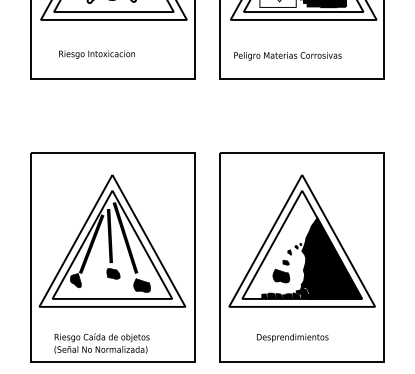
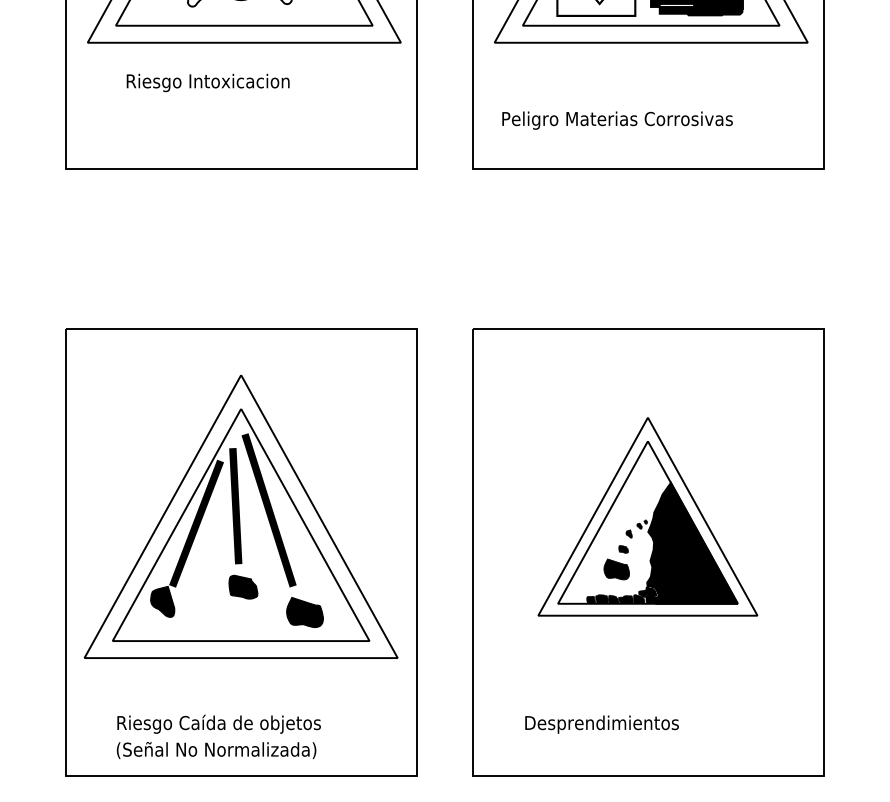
text: (96, 54) -> (206, 82), moved
part: (301, 240) -> (646, 515), size x0.7
text: (292, 337) -> (601, 723), moved

